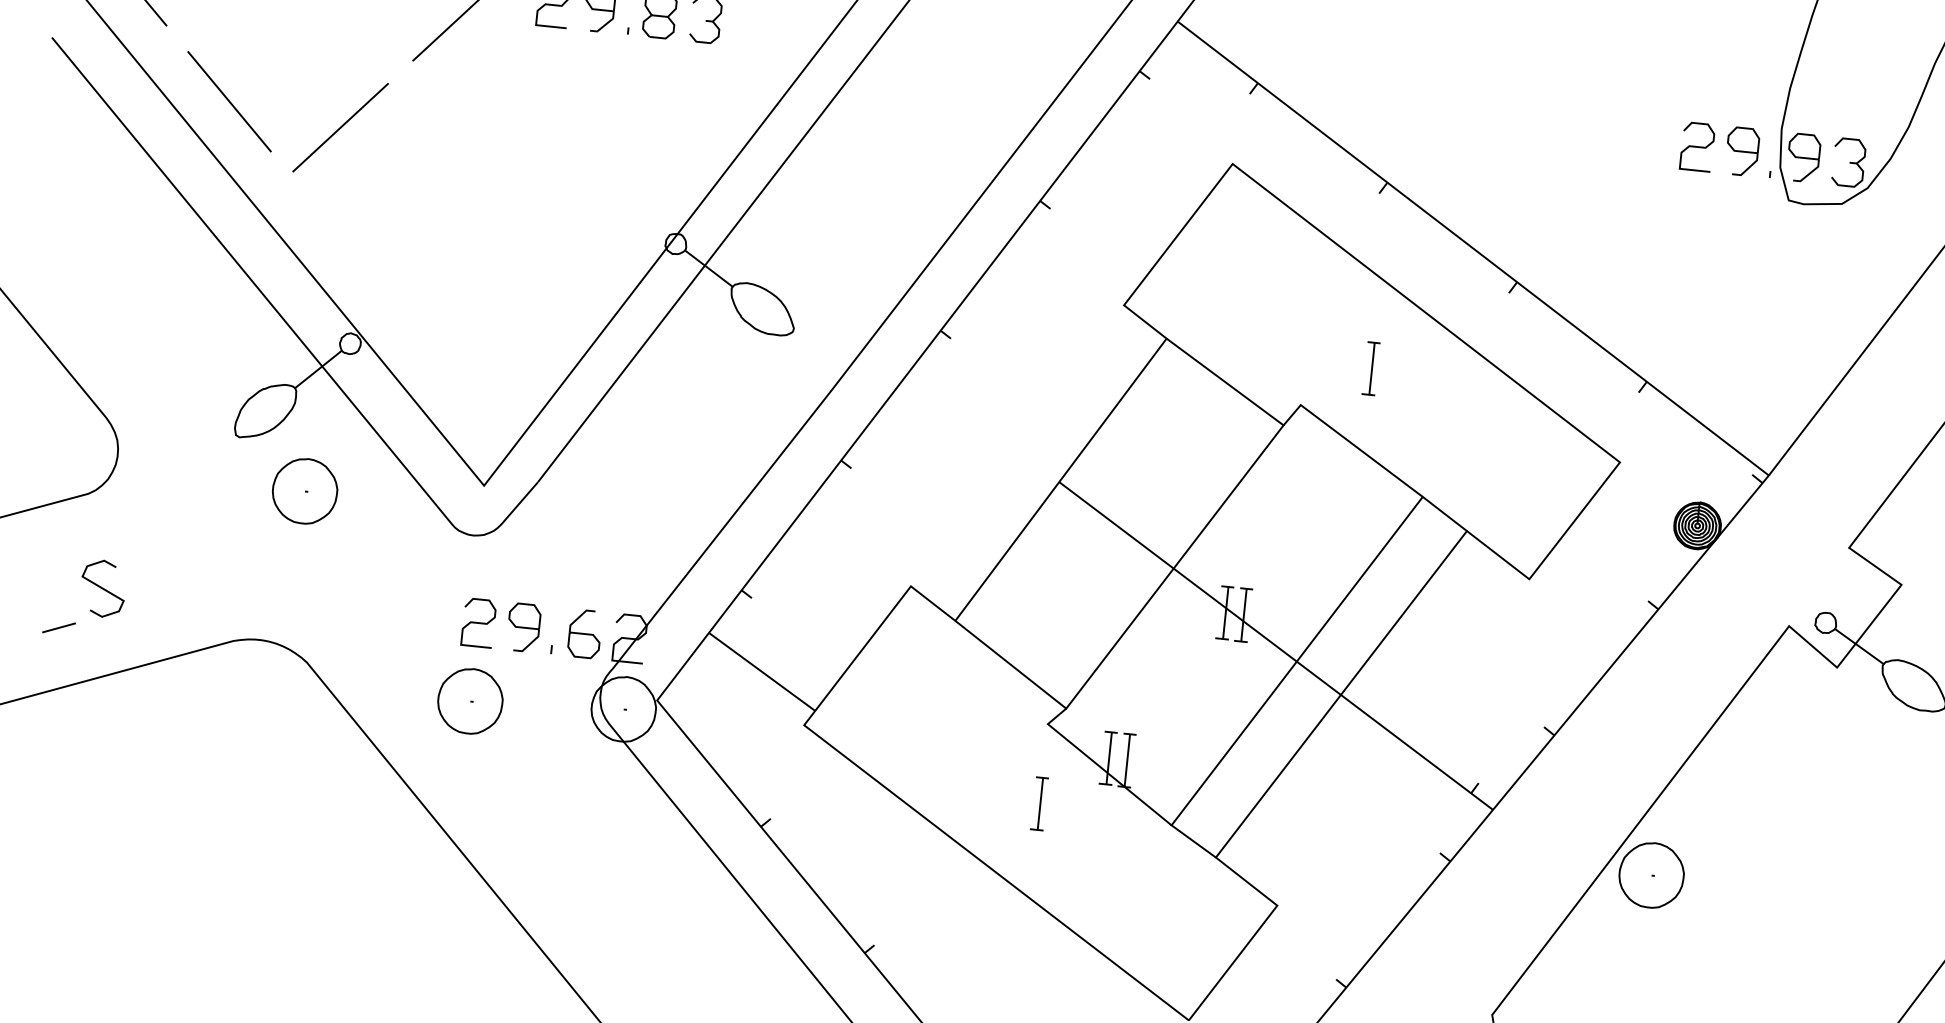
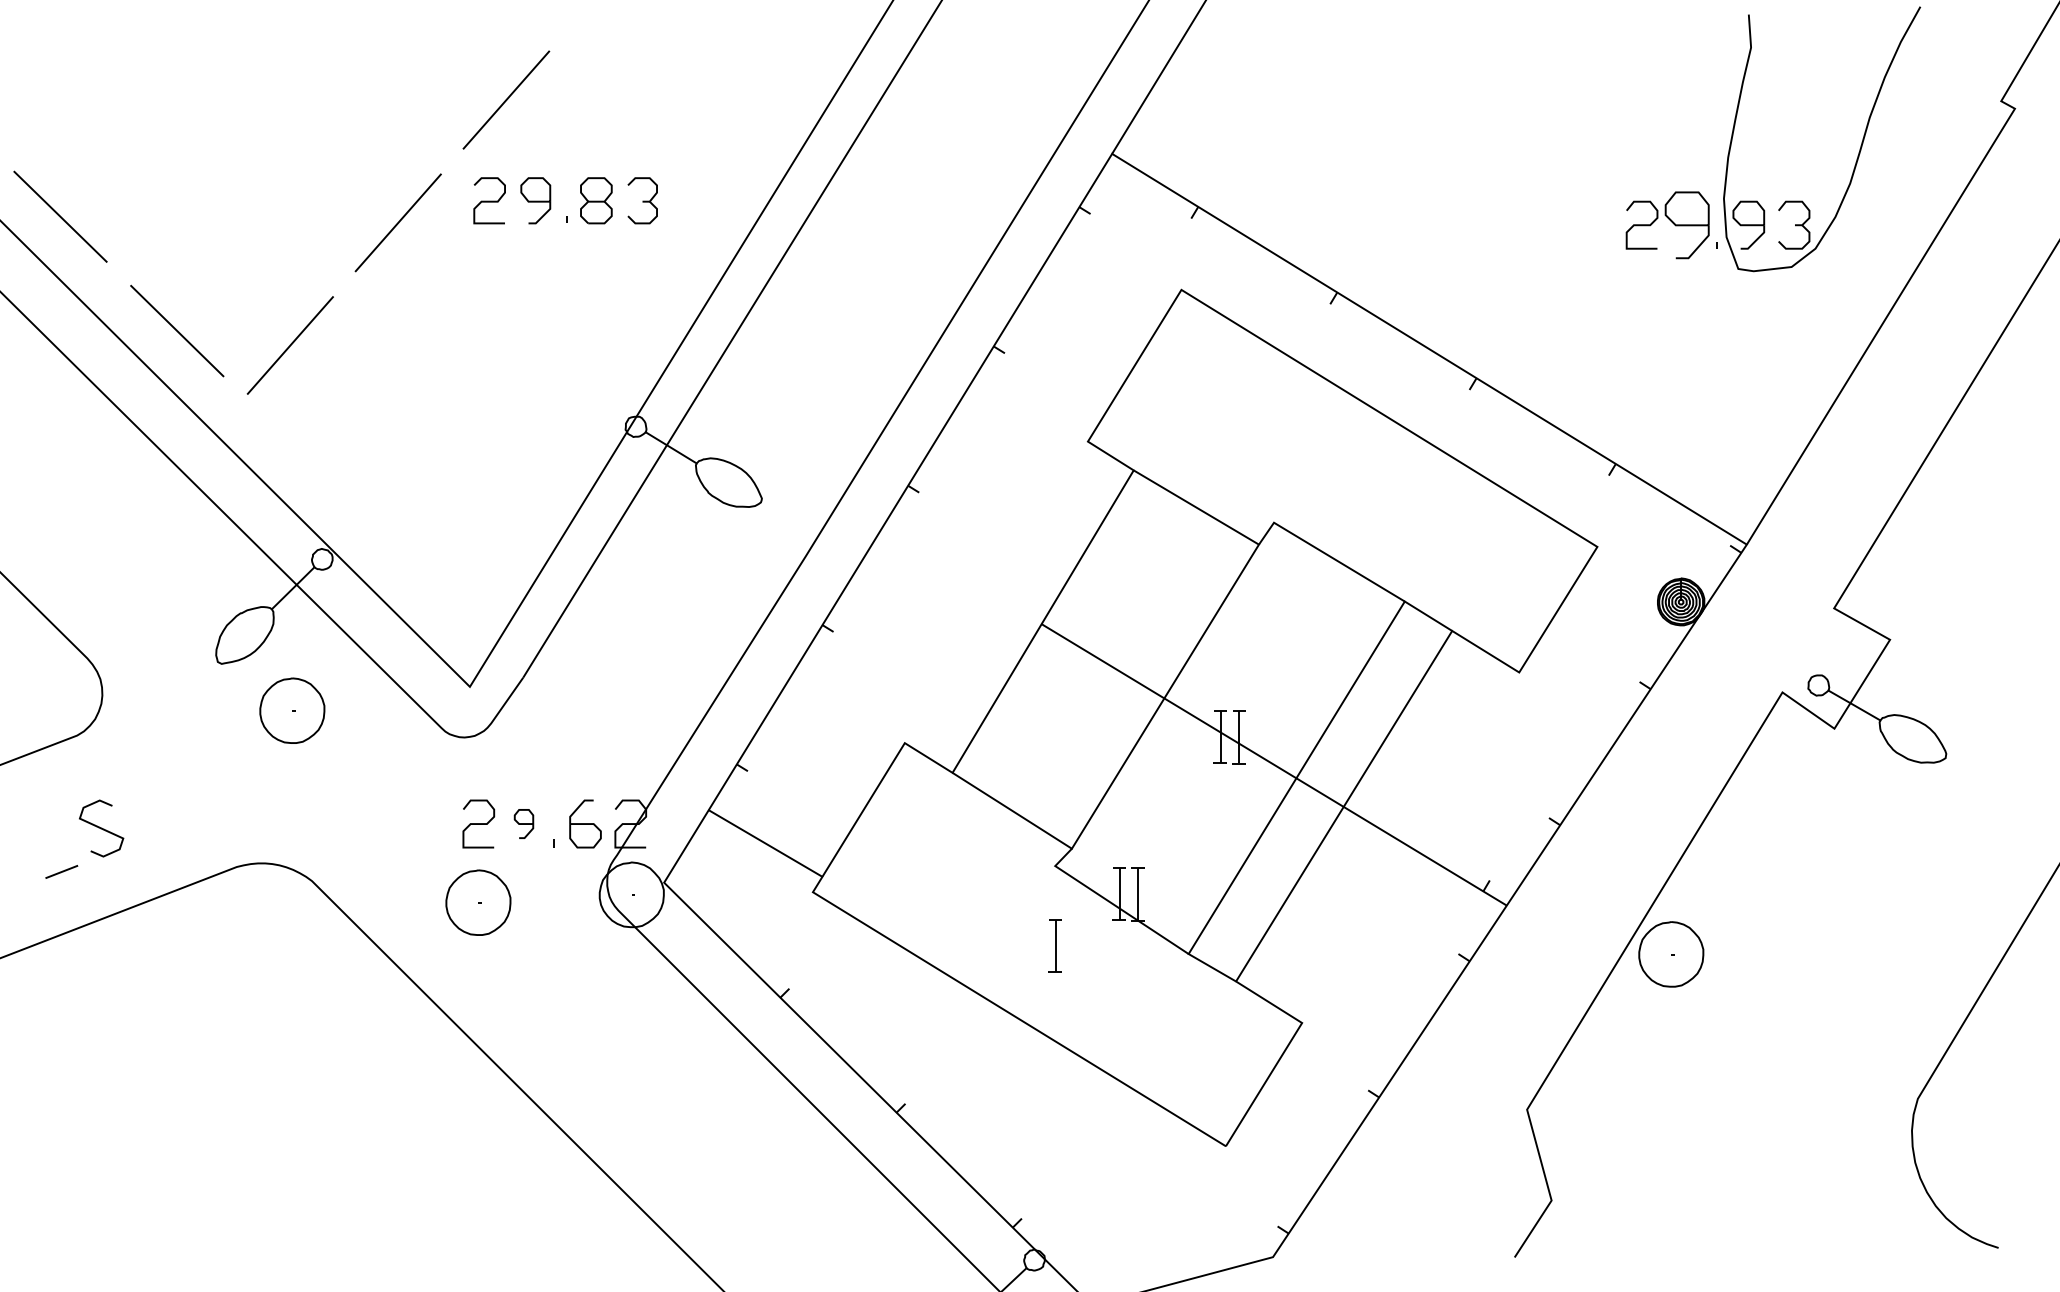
part: (1742, 150) -> (1687, 224), size x1.4
part: (1370, 367) -> (1339, 478), removed
part: (523, 627) -> (523, 823), size x0.6

